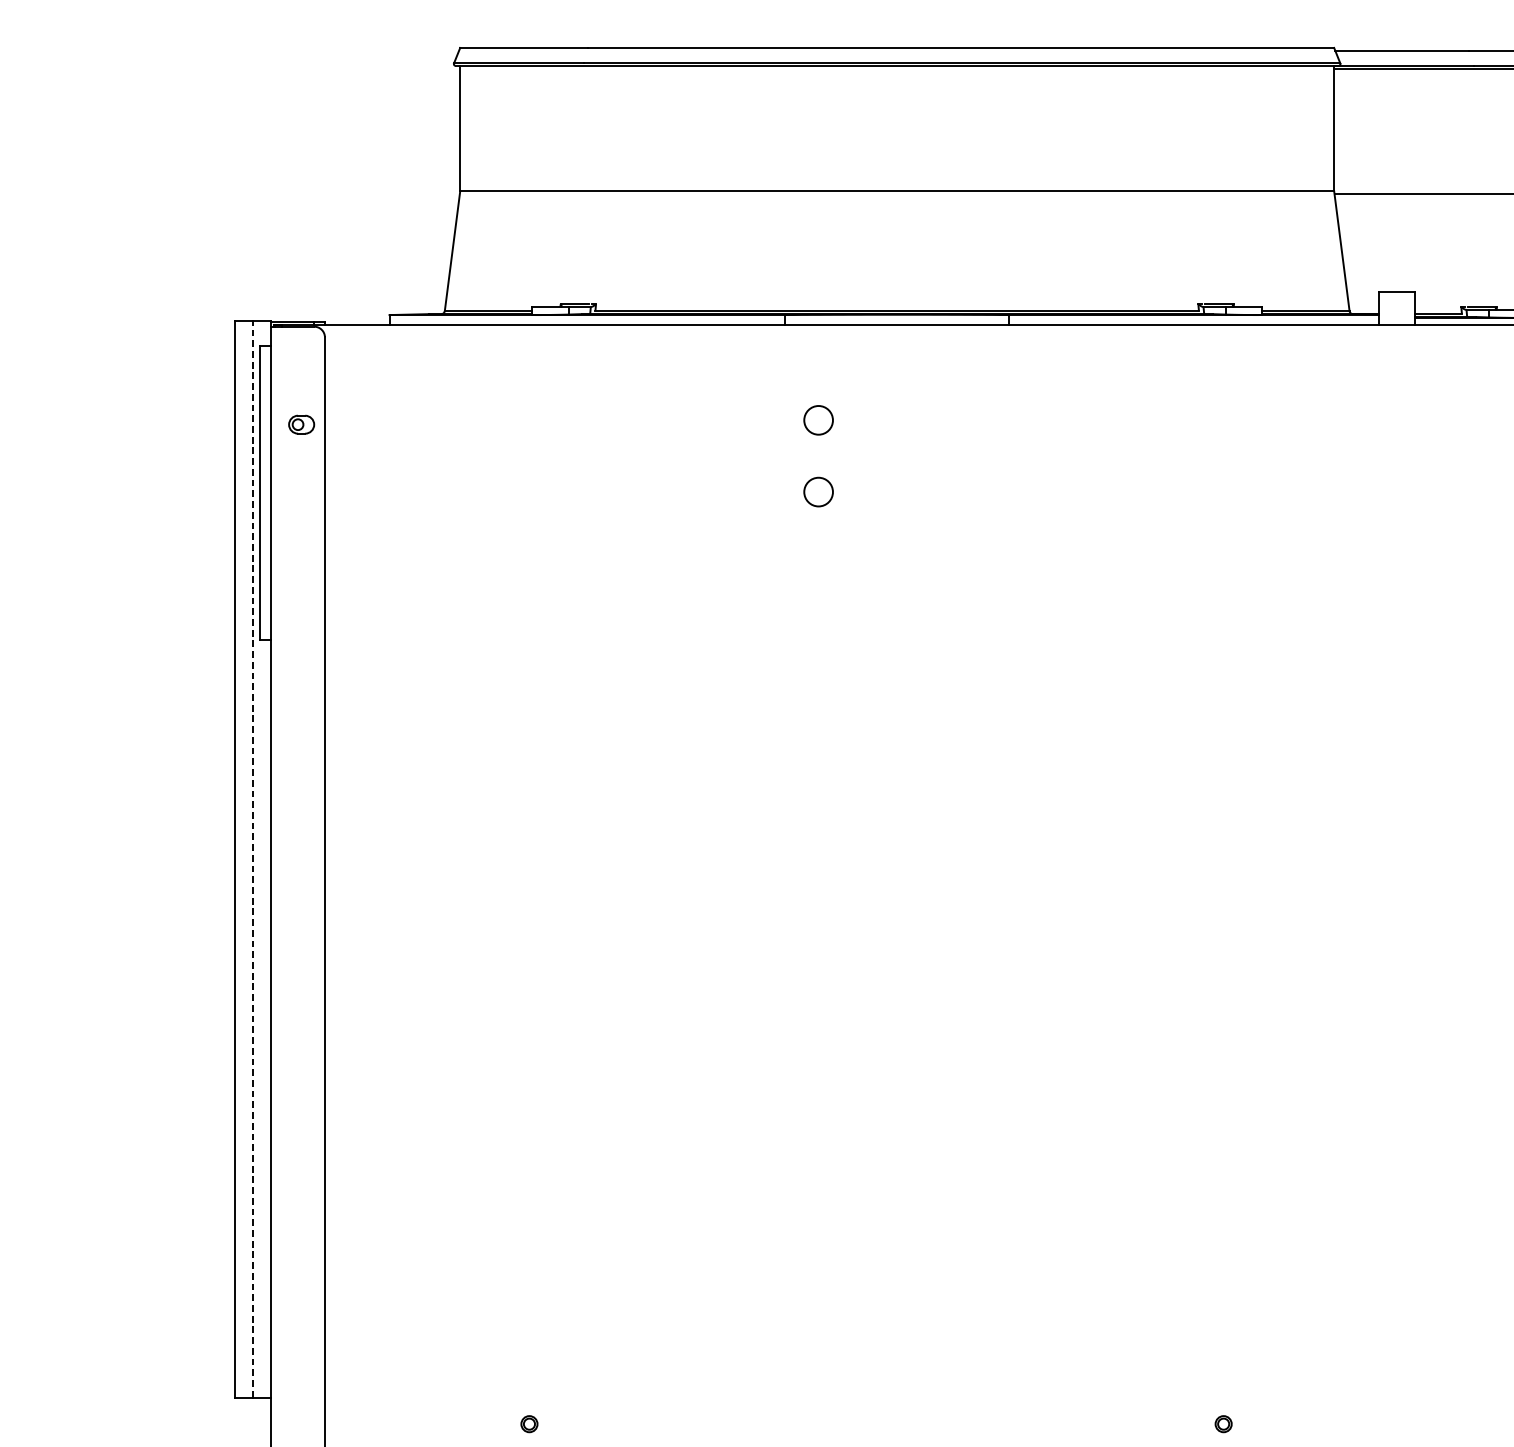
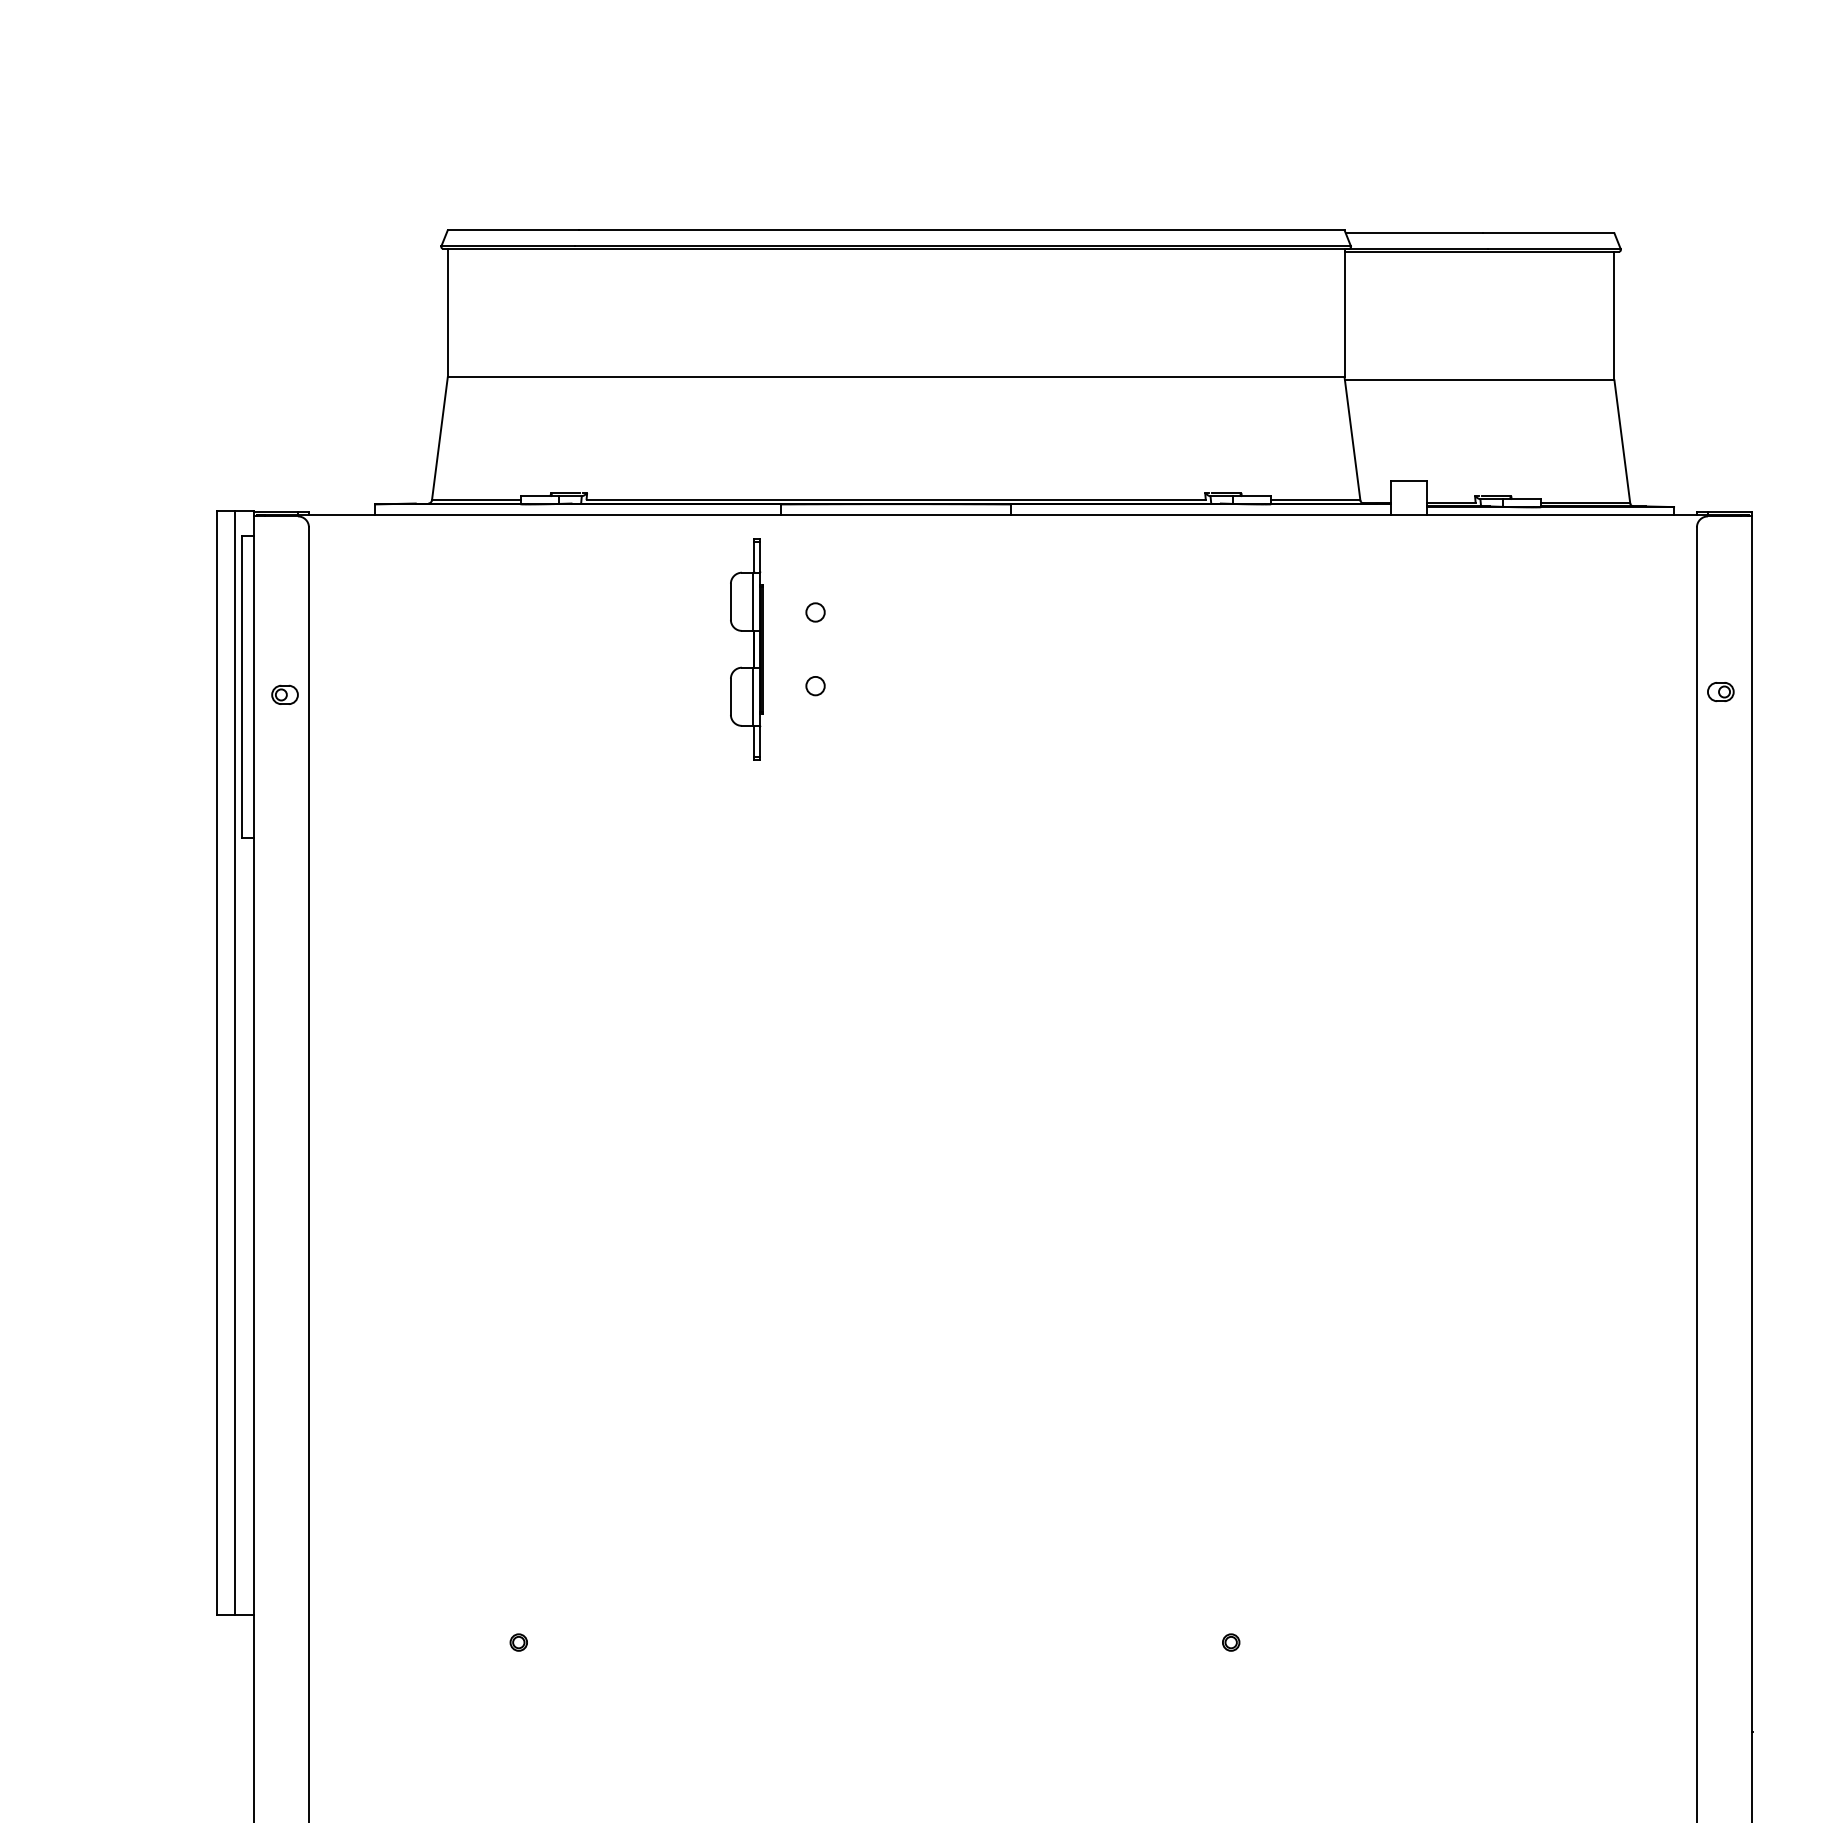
circle: (818, 420) -> (815, 612), size x0.62
part: (301, 424) -> (284, 694), moved
part: (758, 456) -> (753, 649), added
circle: (818, 491) -> (815, 685), size x0.62
line: (253, 858) -> (235, 1062), dashed -> solid

